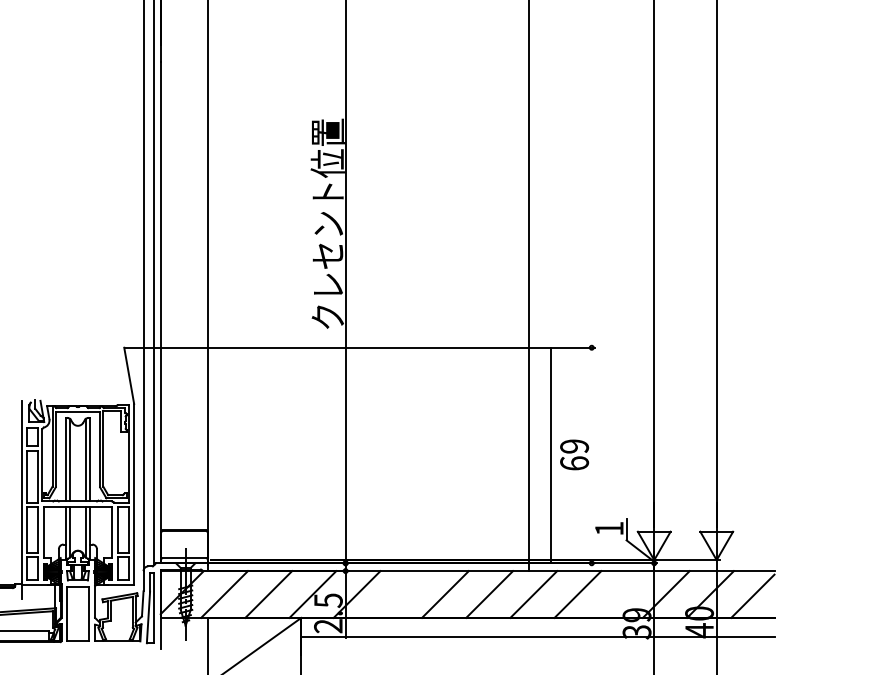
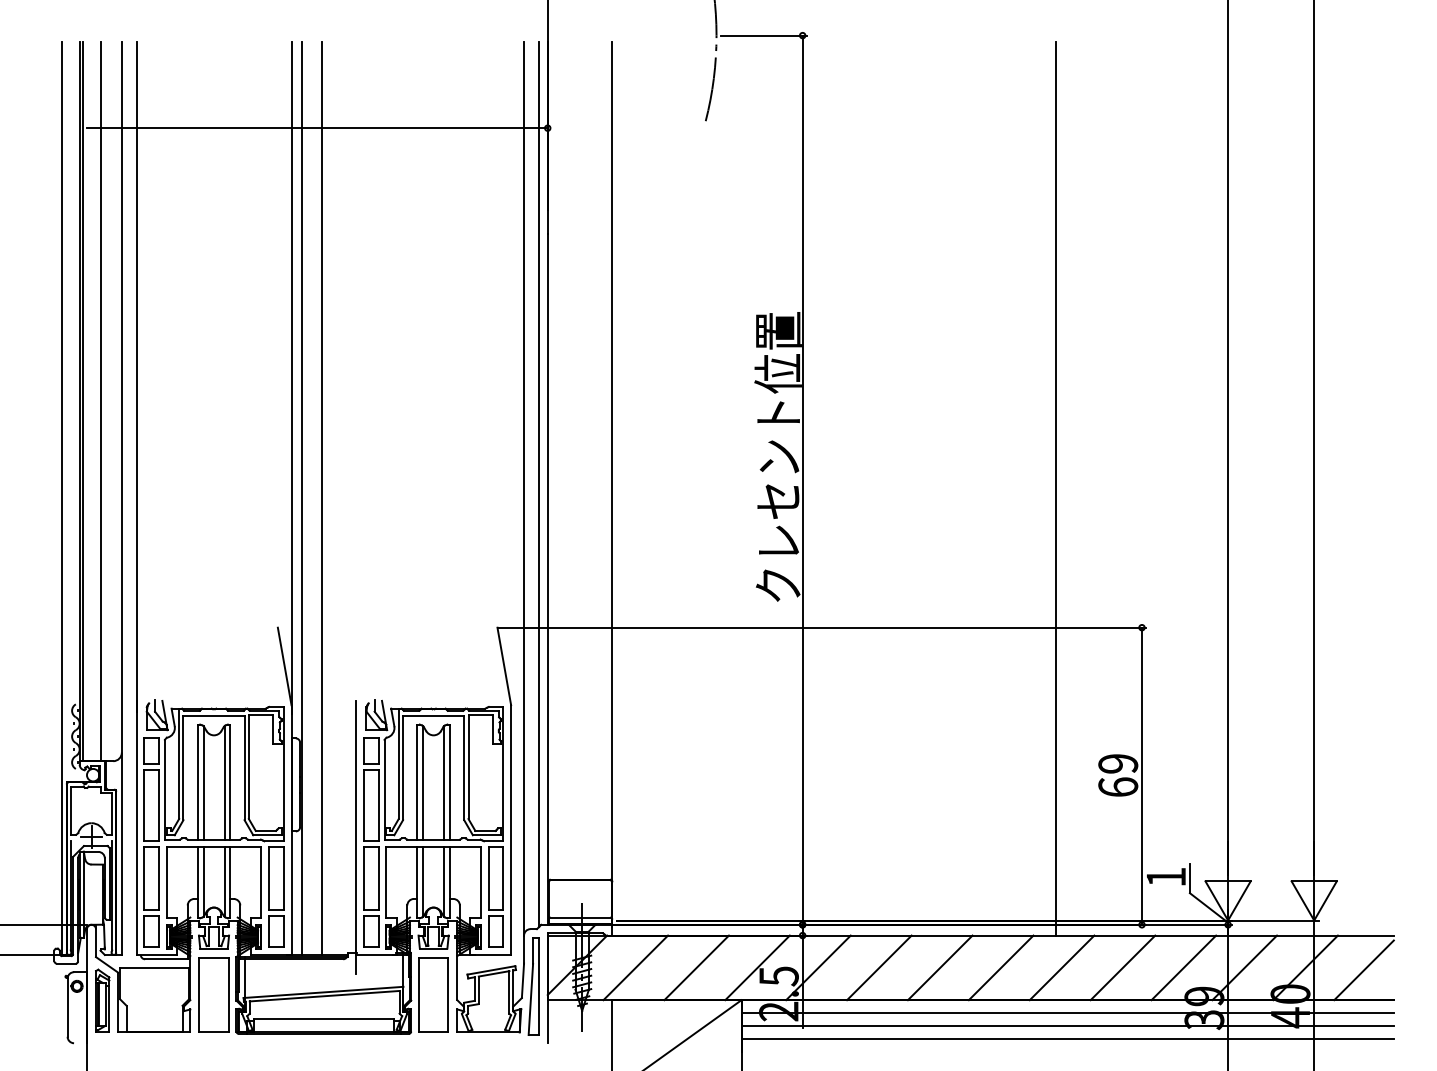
line: (550, 454) -> (1141, 775), moved
line: (401, 594) -> (879, 967), added
line: (621, 594) -> (1183, 967), added
line: (537, 627) -> (1067, 1013), added
line: (537, 645) -> (1067, 1038), added

